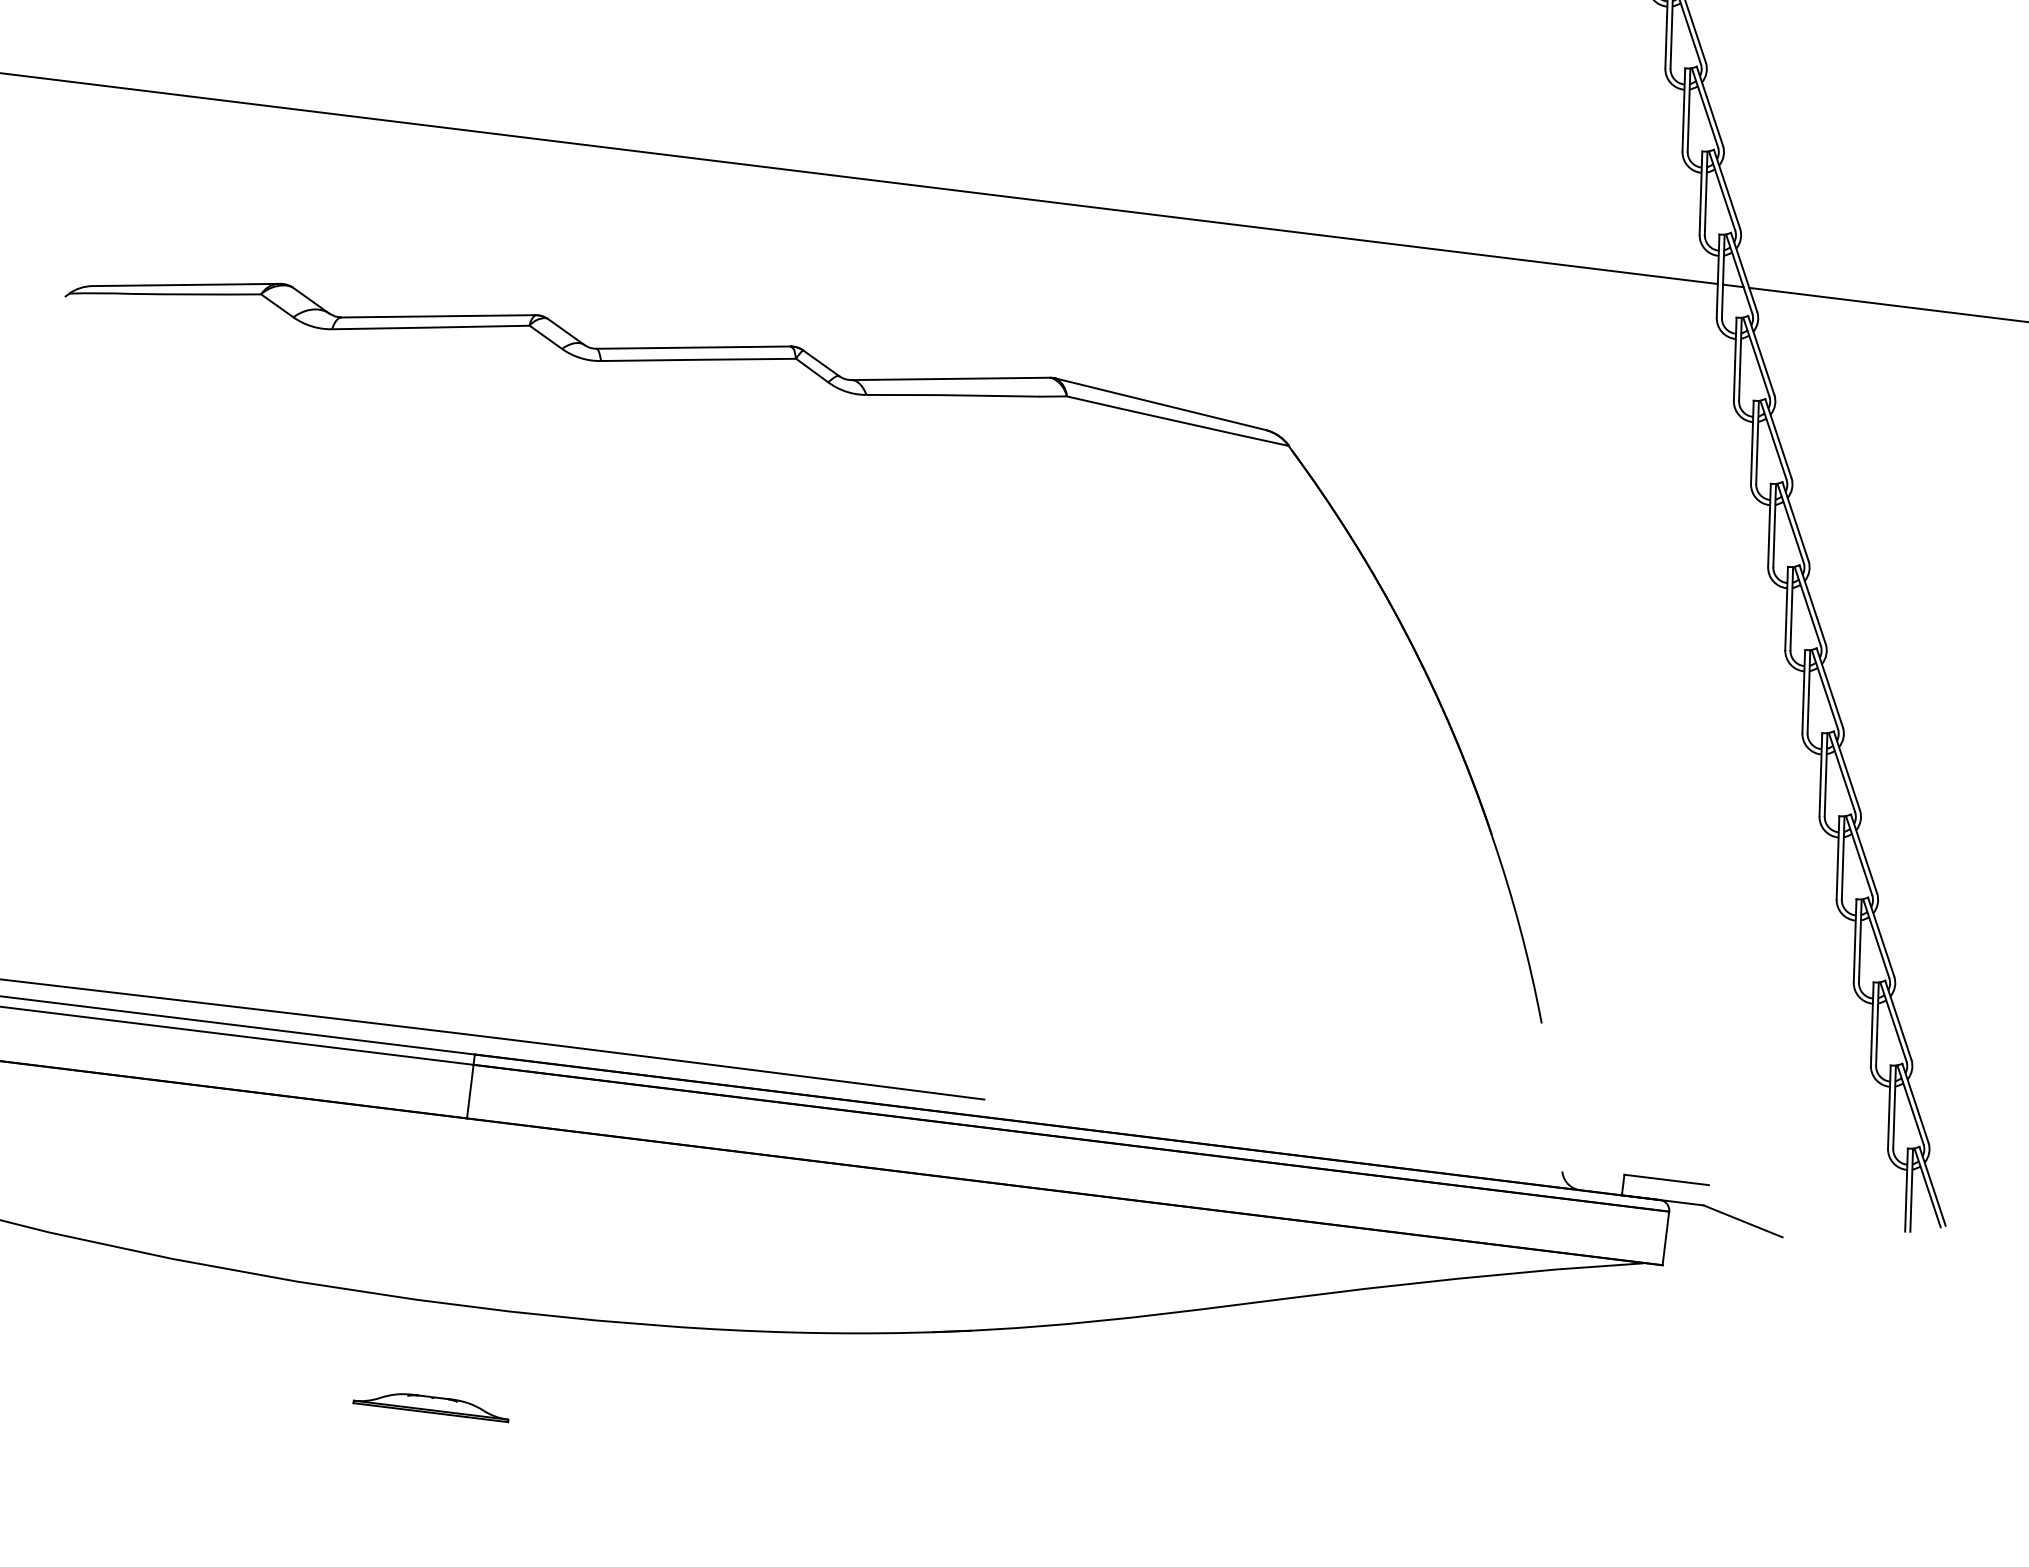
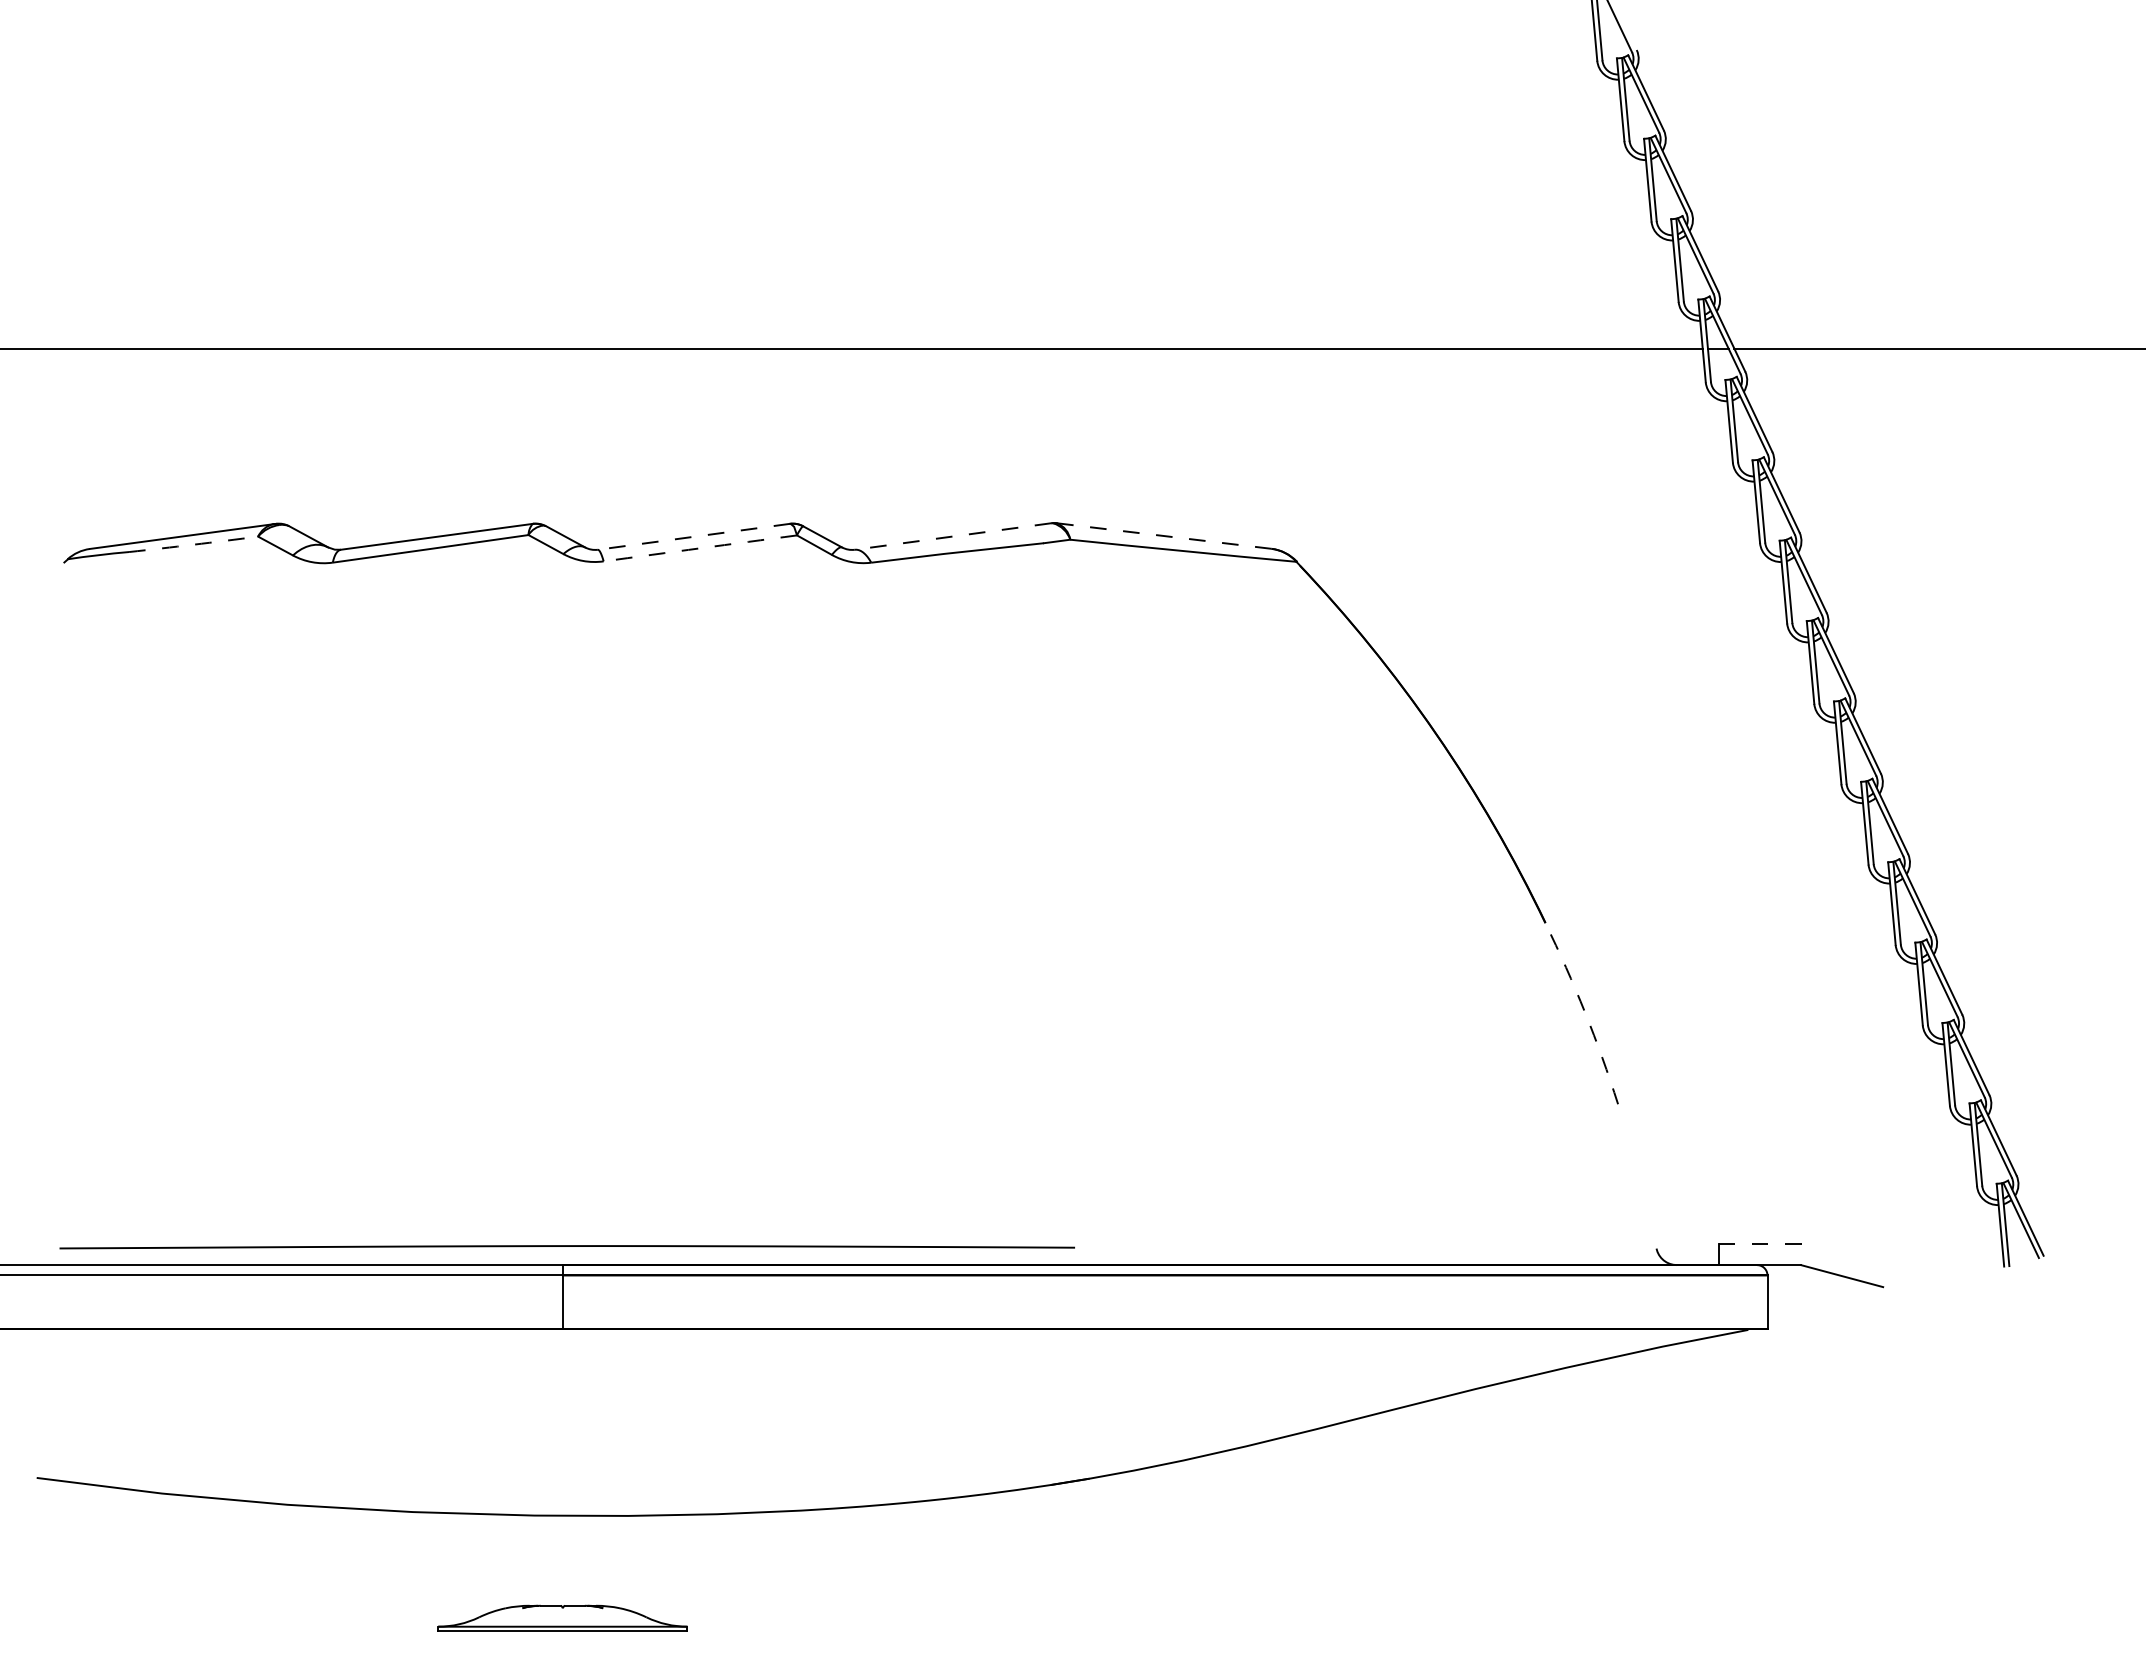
arc: (195, 294) -> (193, 544), solid -> dashed
line: (693, 347) -> (693, 536), solid -> dashed
arc: (698, 360) -> (700, 548), solid -> dashed
line: (950, 378) -> (952, 536), solid -> dashed
line: (1160, 404) -> (1164, 536), solid -> dashed
arc: (1520, 928) -> (1585, 1012), solid -> dashed
line: (1666, 1180) -> (1761, 1244), solid -> dashed
part: (431, 1404) -> (562, 1617), size x1.6

